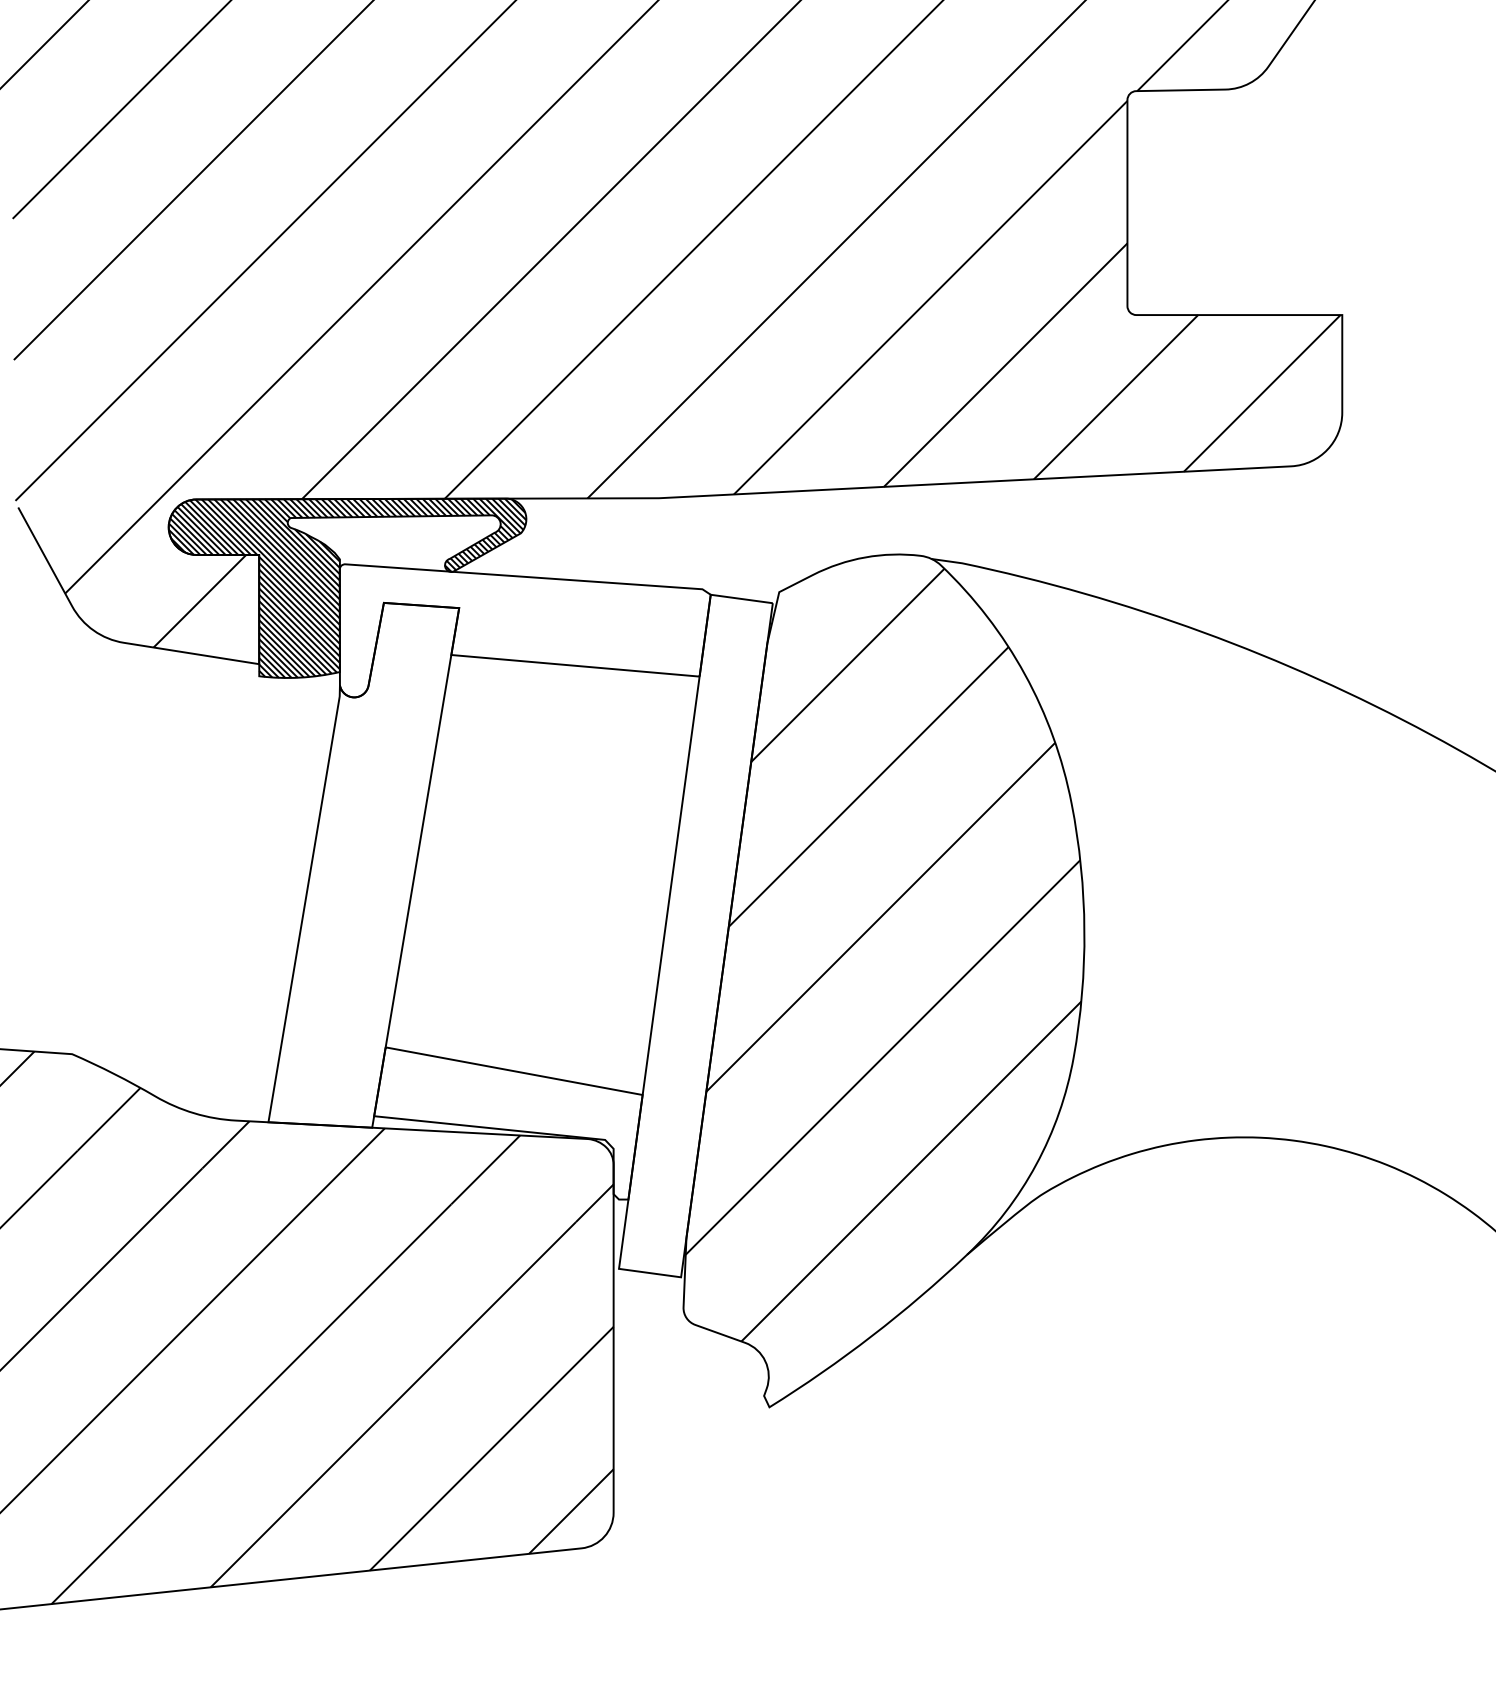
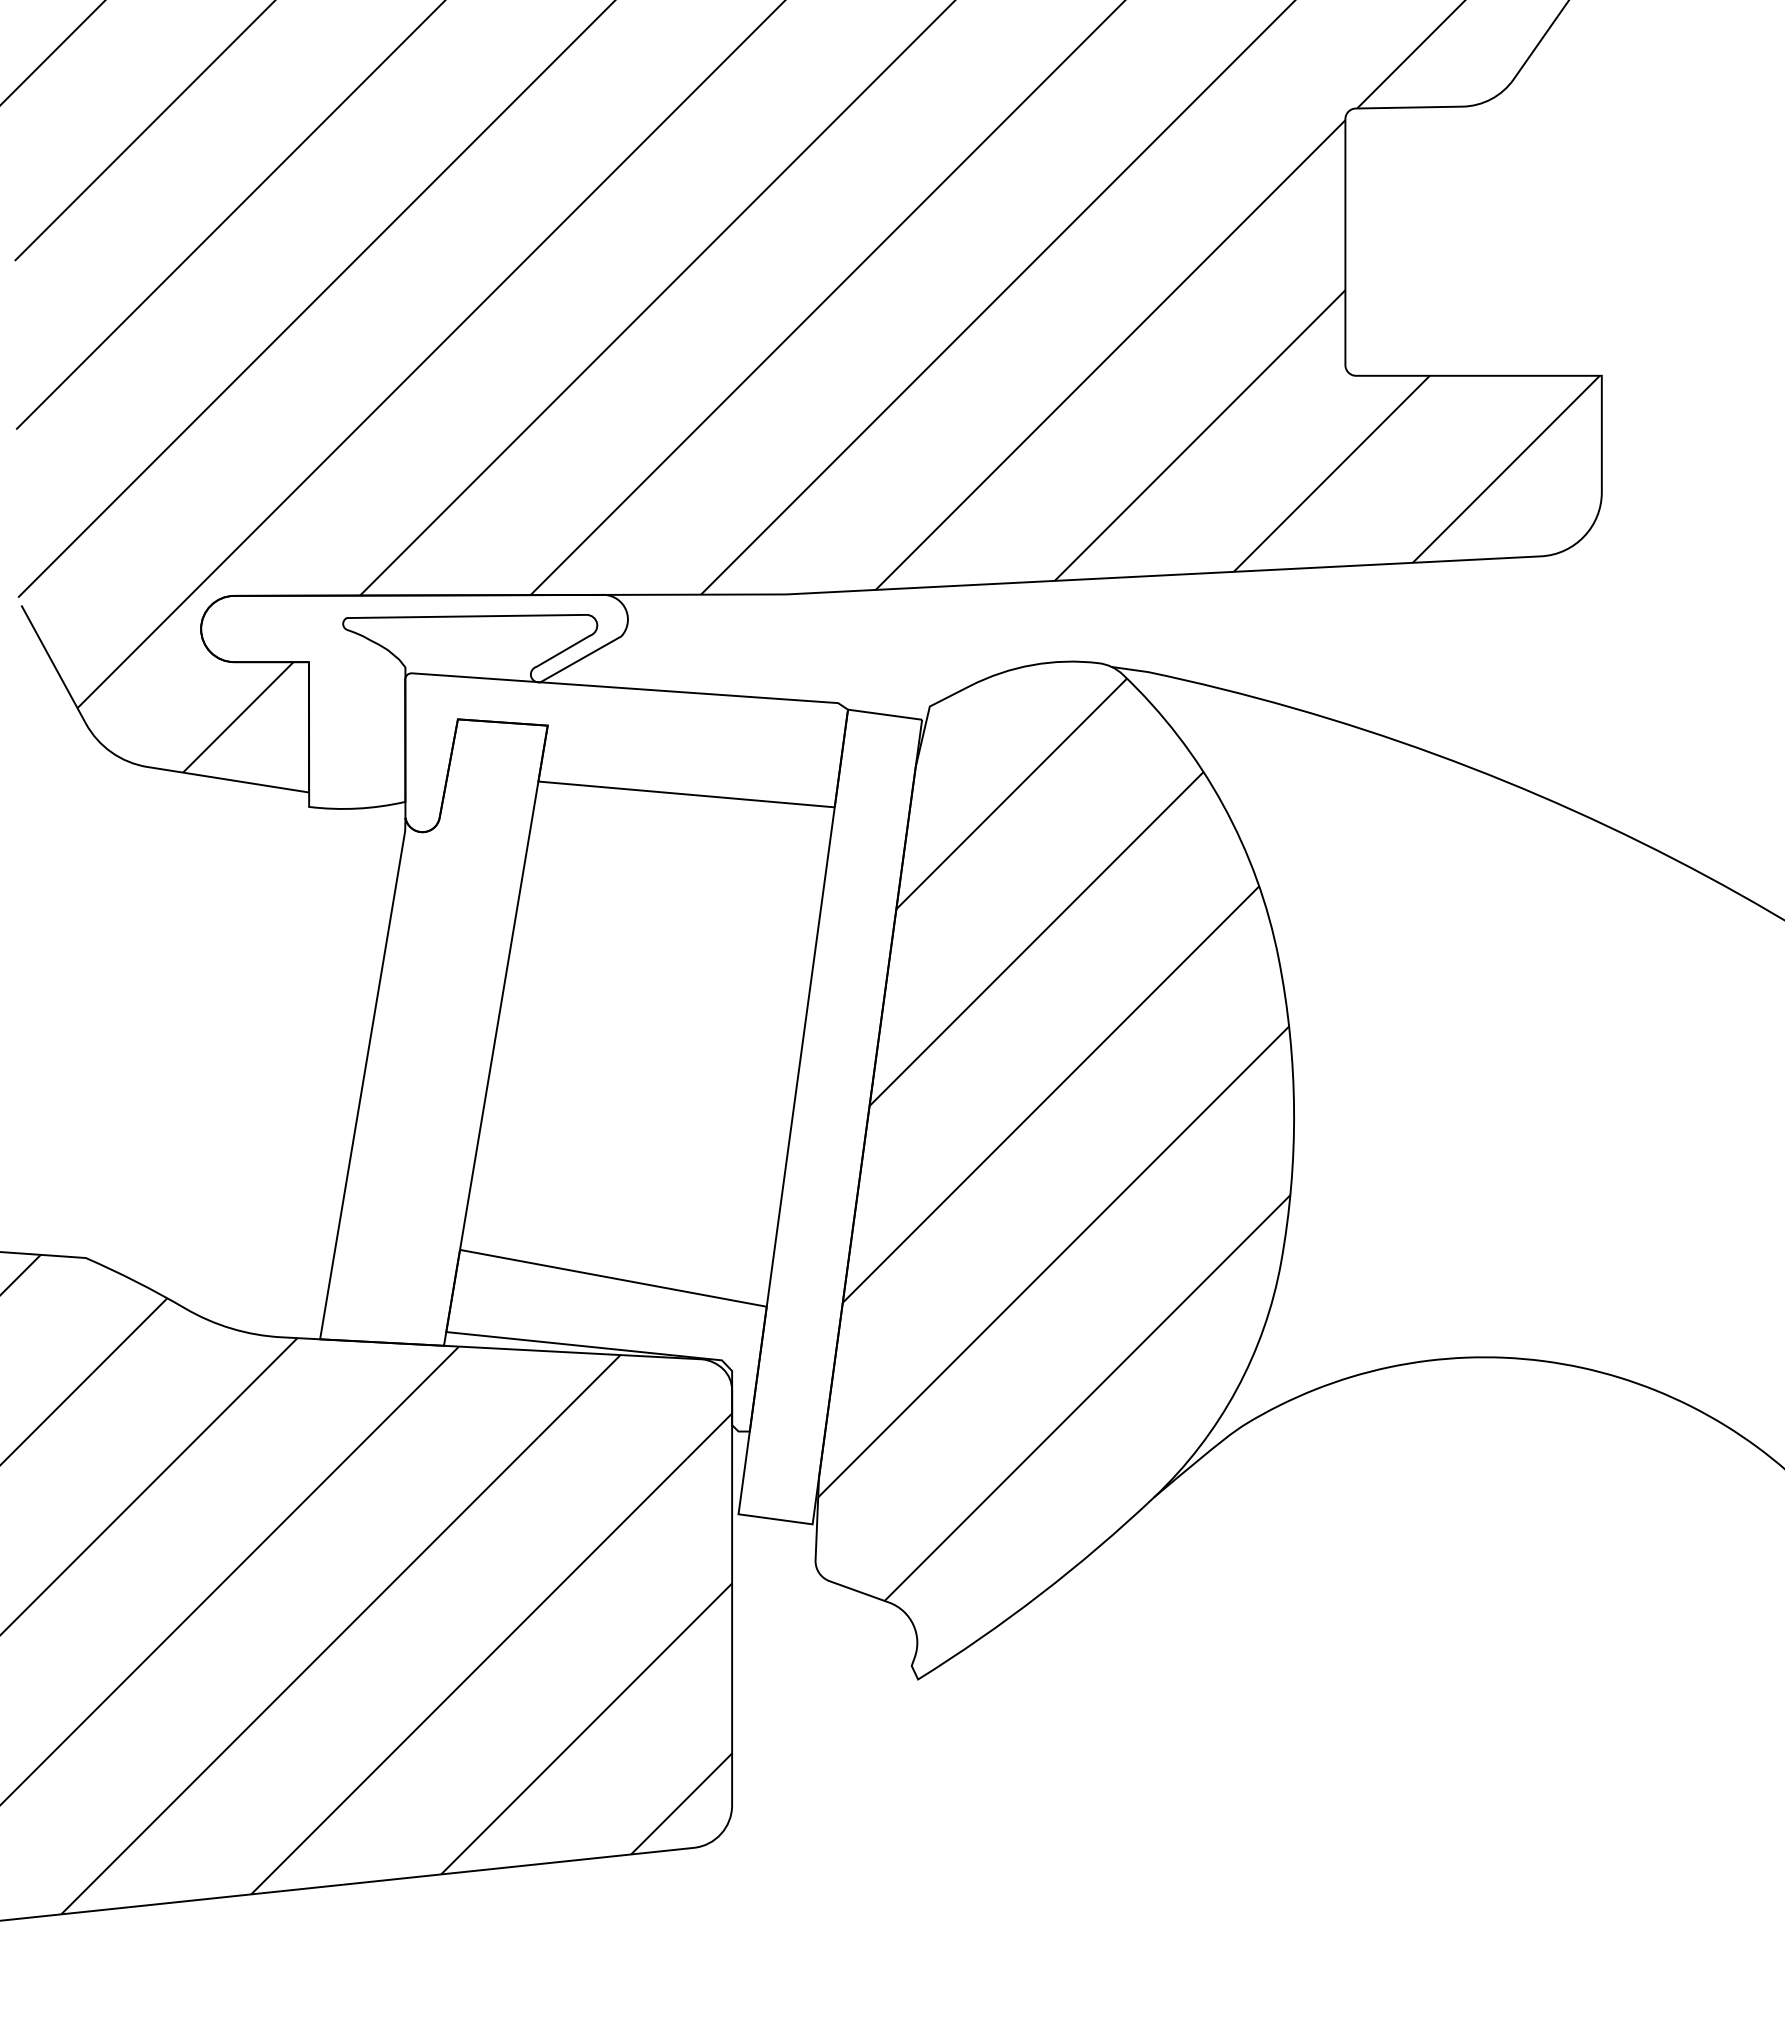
hatch: (347, 587) -> (414, 701), removed

